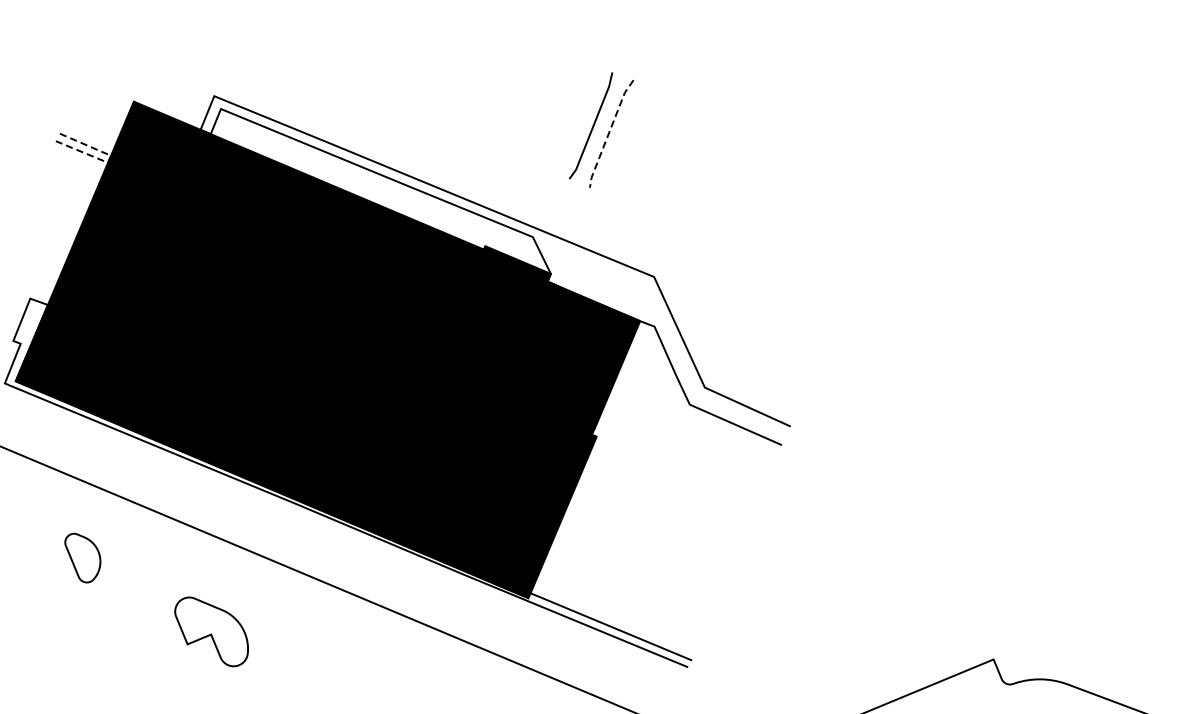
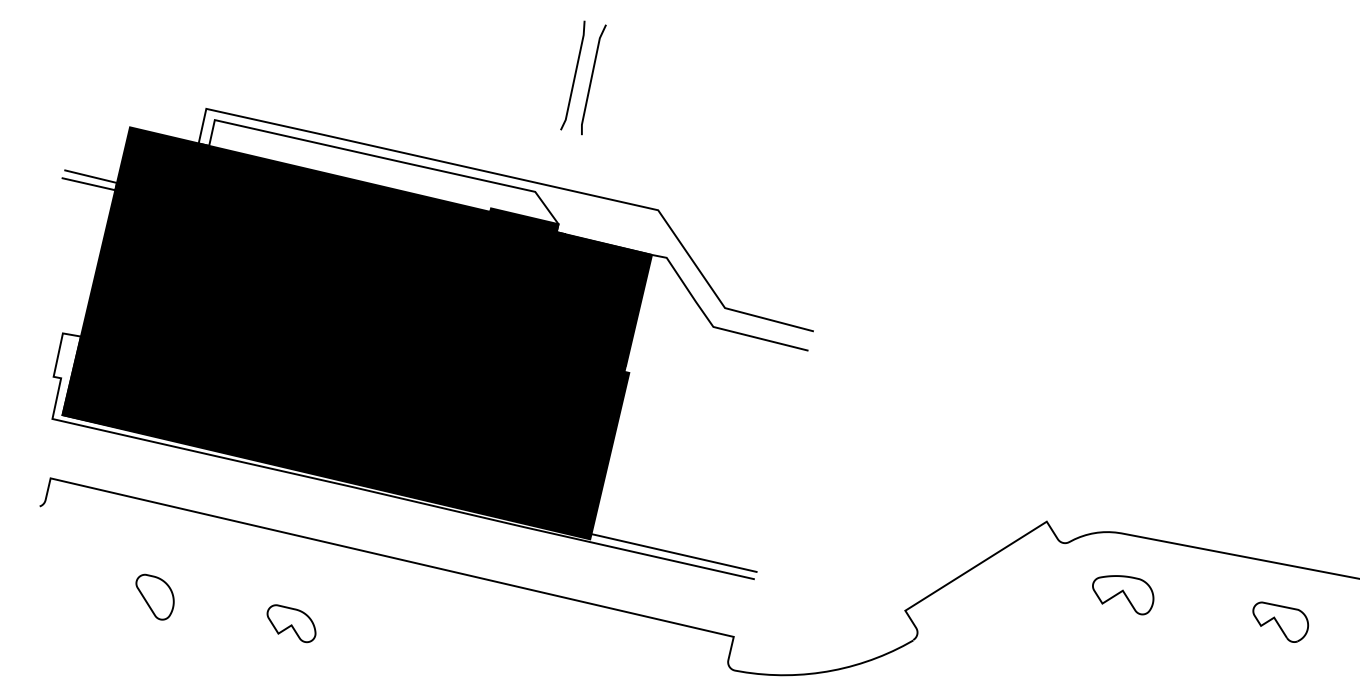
line: (609, 134) -> (591, 80), dashed -> solid
line: (109, 159) -> (116, 186), dashed -> solid
part: (81, 557) -> (154, 596), moved
part: (211, 631) -> (291, 623), size x0.62

